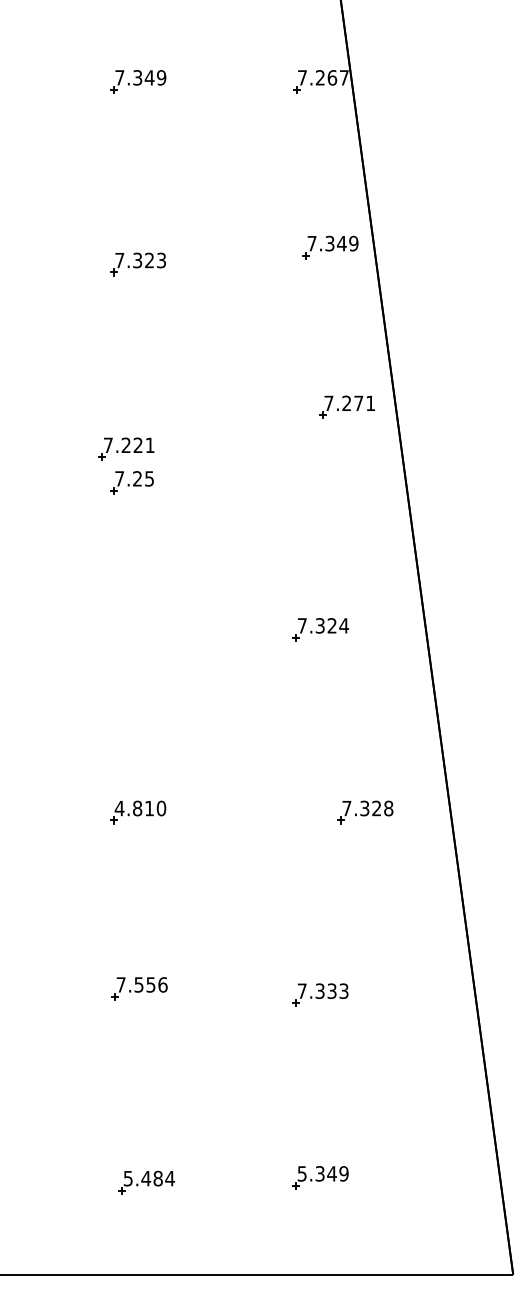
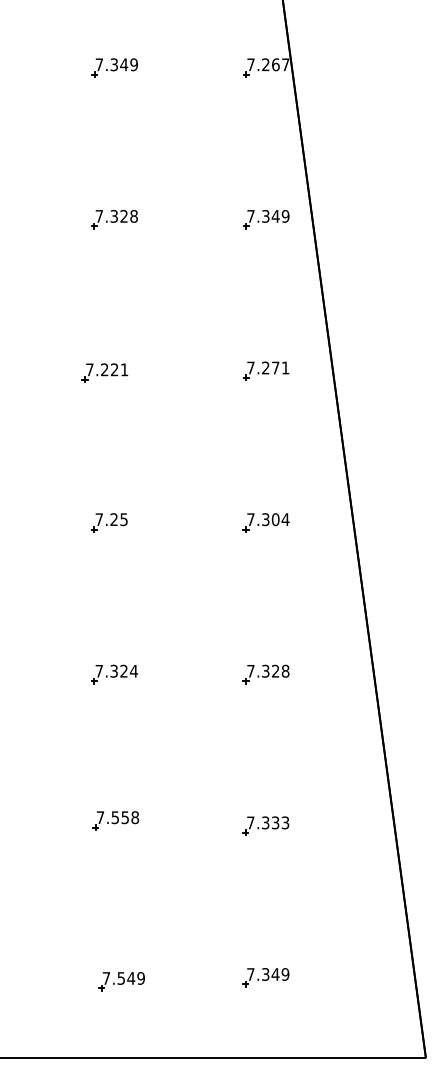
part: (330, 247) -> (266, 219), moved
text: (160, 260) -> (133, 216), 7.323 -> 7.328
part: (347, 406) -> (266, 370), moved
part: (131, 482) -> (109, 522), moved
text: (331, 625) -> (275, 519), 7.324 -> 7.304
text: (140, 807) -> (116, 670), 4.810 -> 7.324
part: (364, 812) -> (265, 674), moved
text: (163, 984) -> (135, 817), 7.556 -> 7.558
text: (301, 1173) -> (250, 974), 5.349 -> 7.349
text: (148, 1178) -> (123, 978), 5.484 -> 7.549

